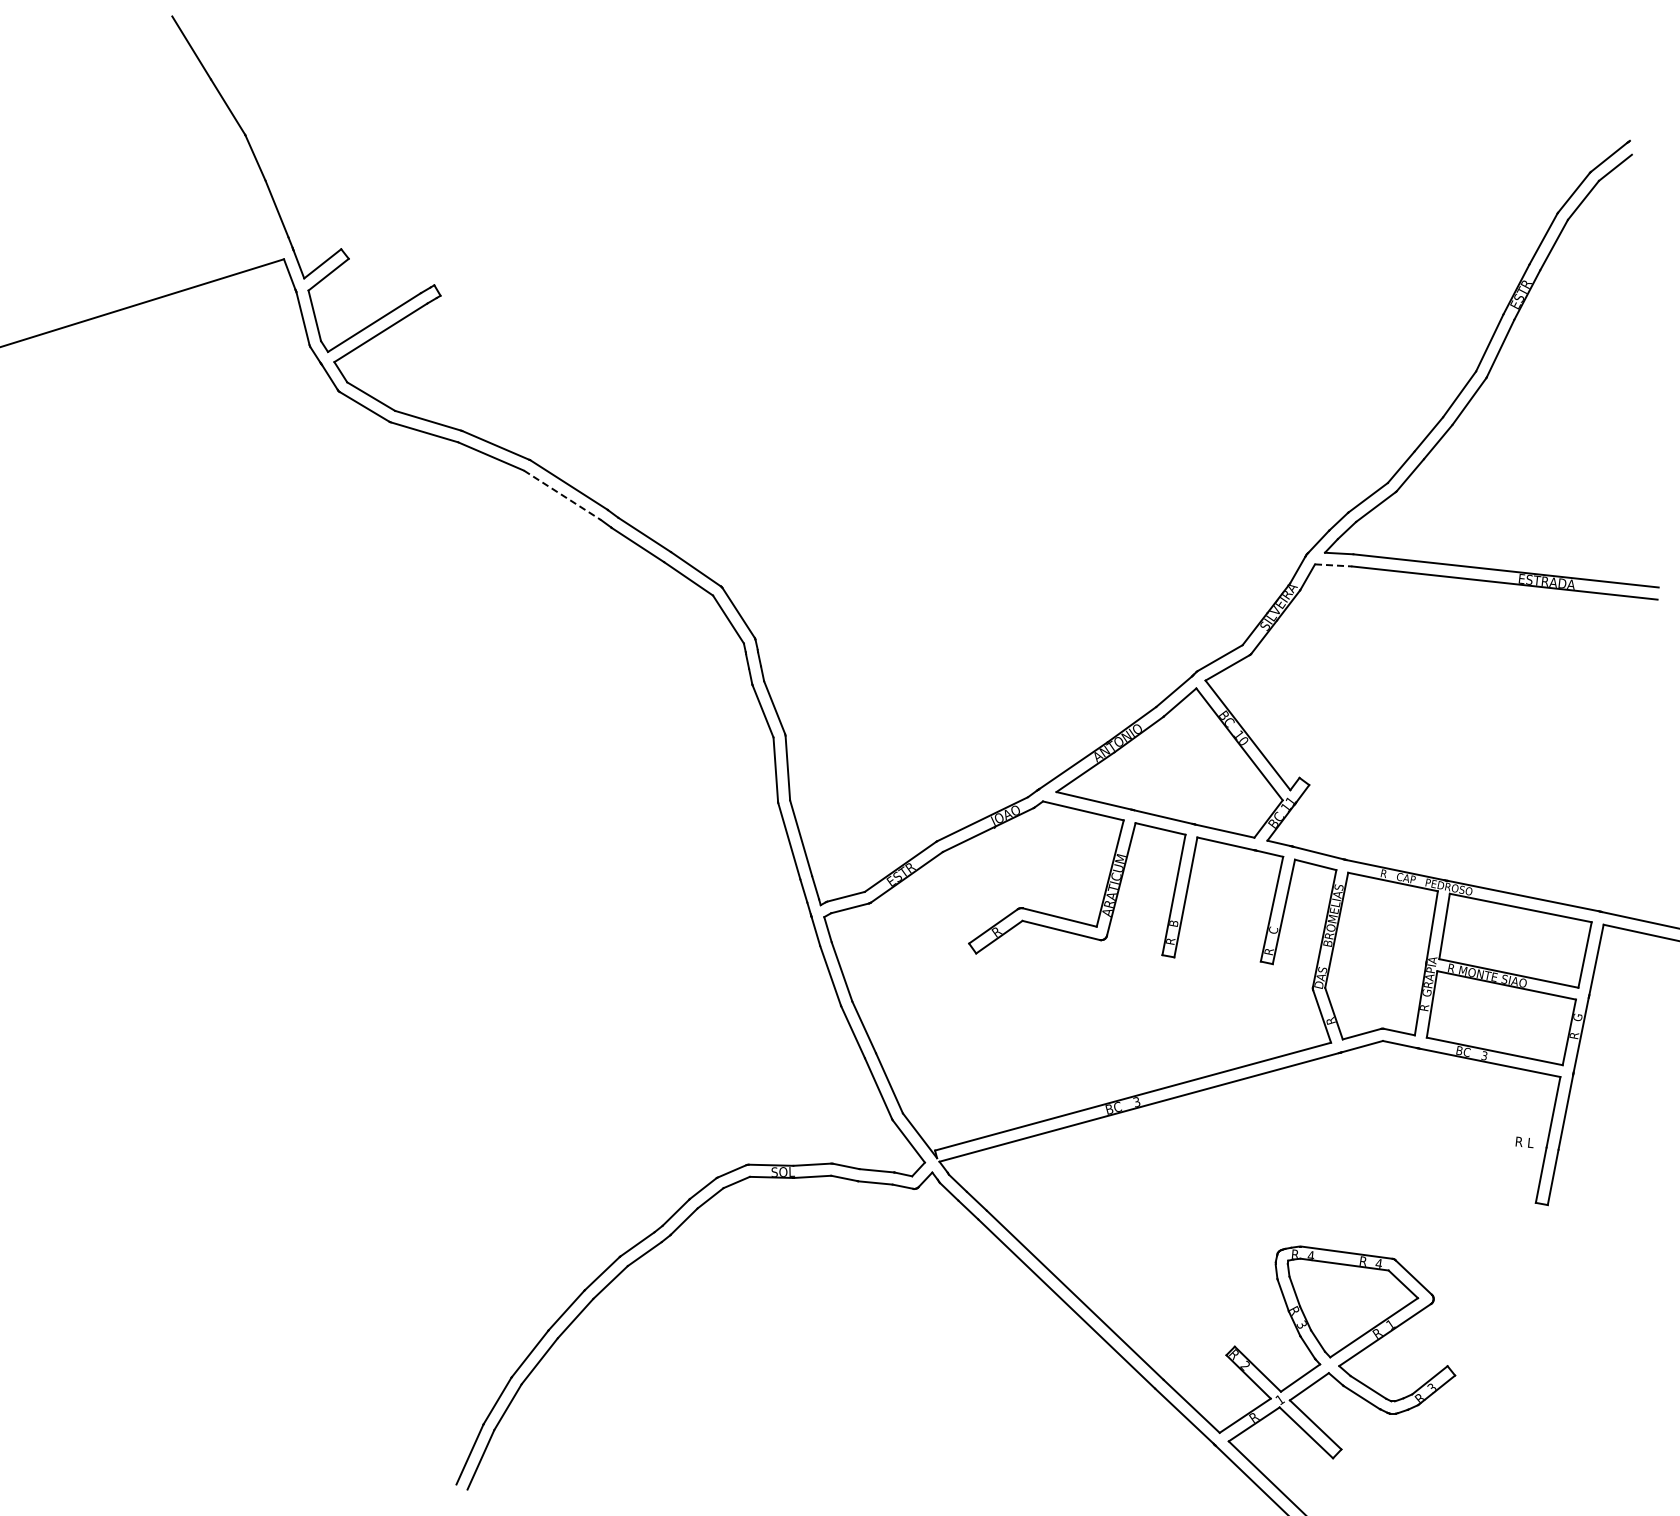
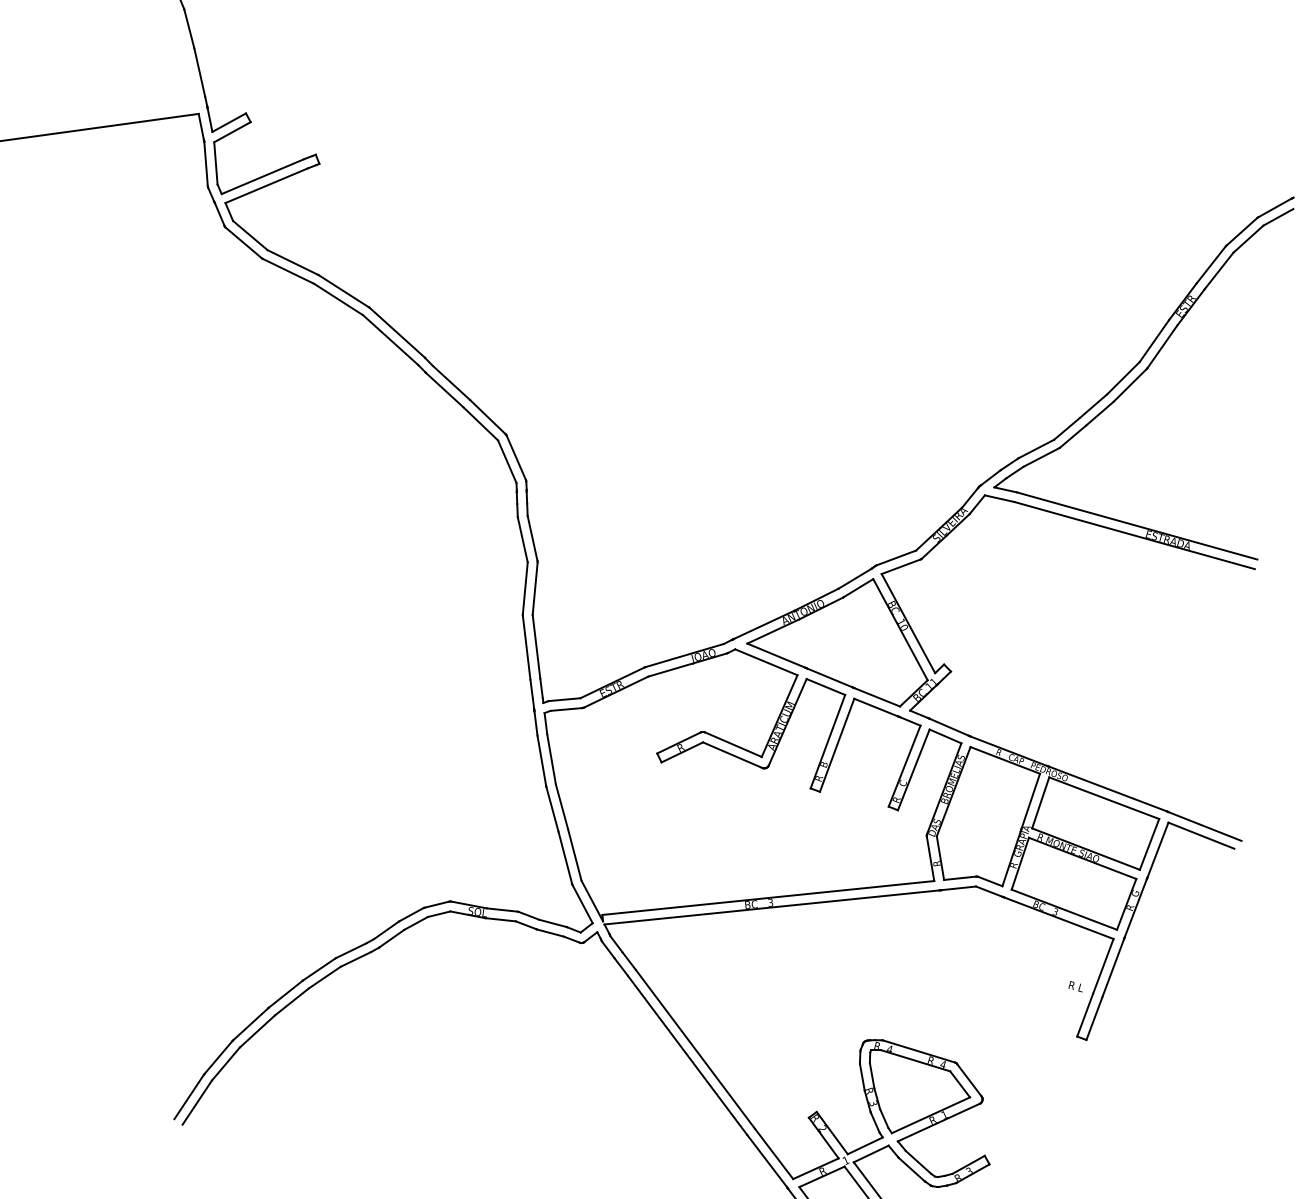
line: (562, 495) -> (390, 340), dashed -> solid
line: (1333, 565) -> (999, 498), dashed -> solid

